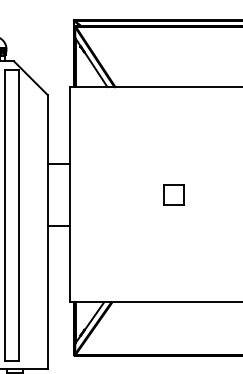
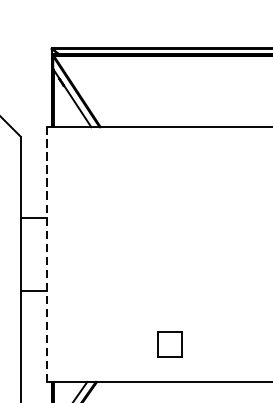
line: (70, 194) -> (47, 254), solid -> dashed
part: (173, 194) -> (169, 344), moved

